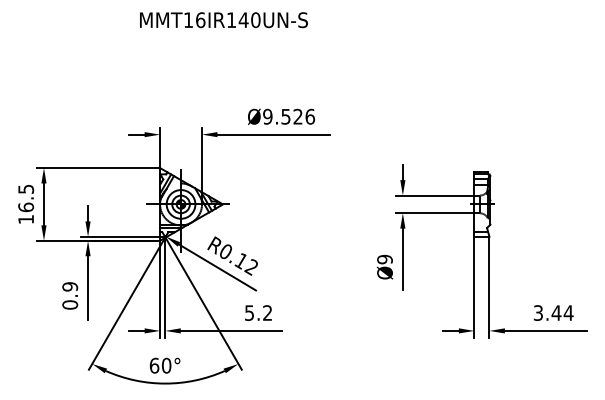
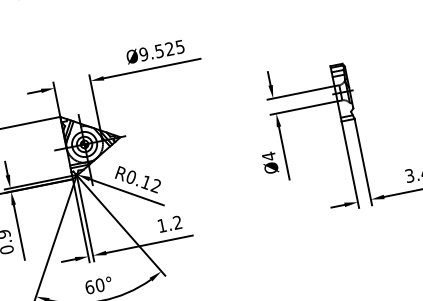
text: (310, 116) -> (180, 46), Ø9.526 -> Ø9.525
text: (384, 259) -> (268, 156), Ø9 -> Ø4
text: (249, 312) -> (161, 225), 5.2 -> 1.2

